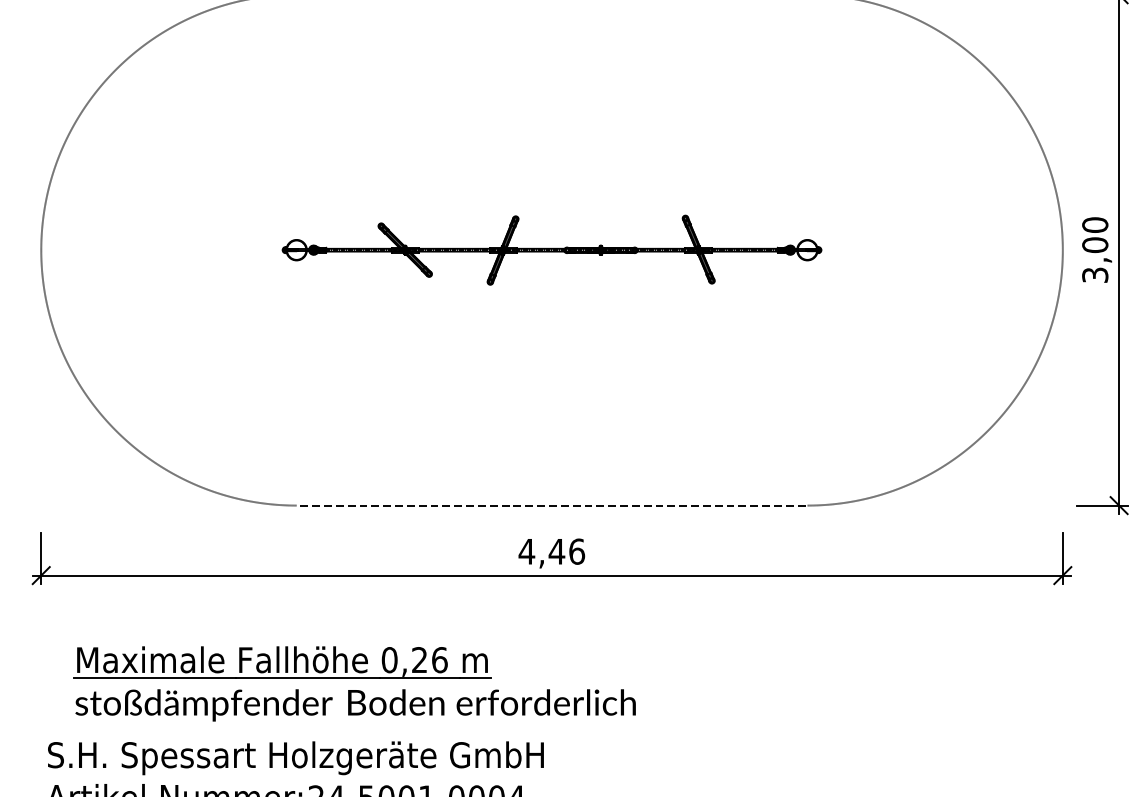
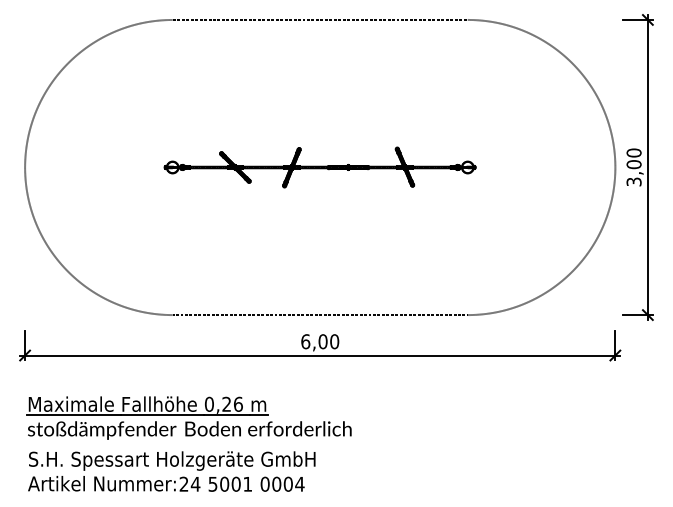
text: (550, 551) -> (319, 341), 4,46 -> 6,00
part: (353, 682) -> (188, 417), moved

